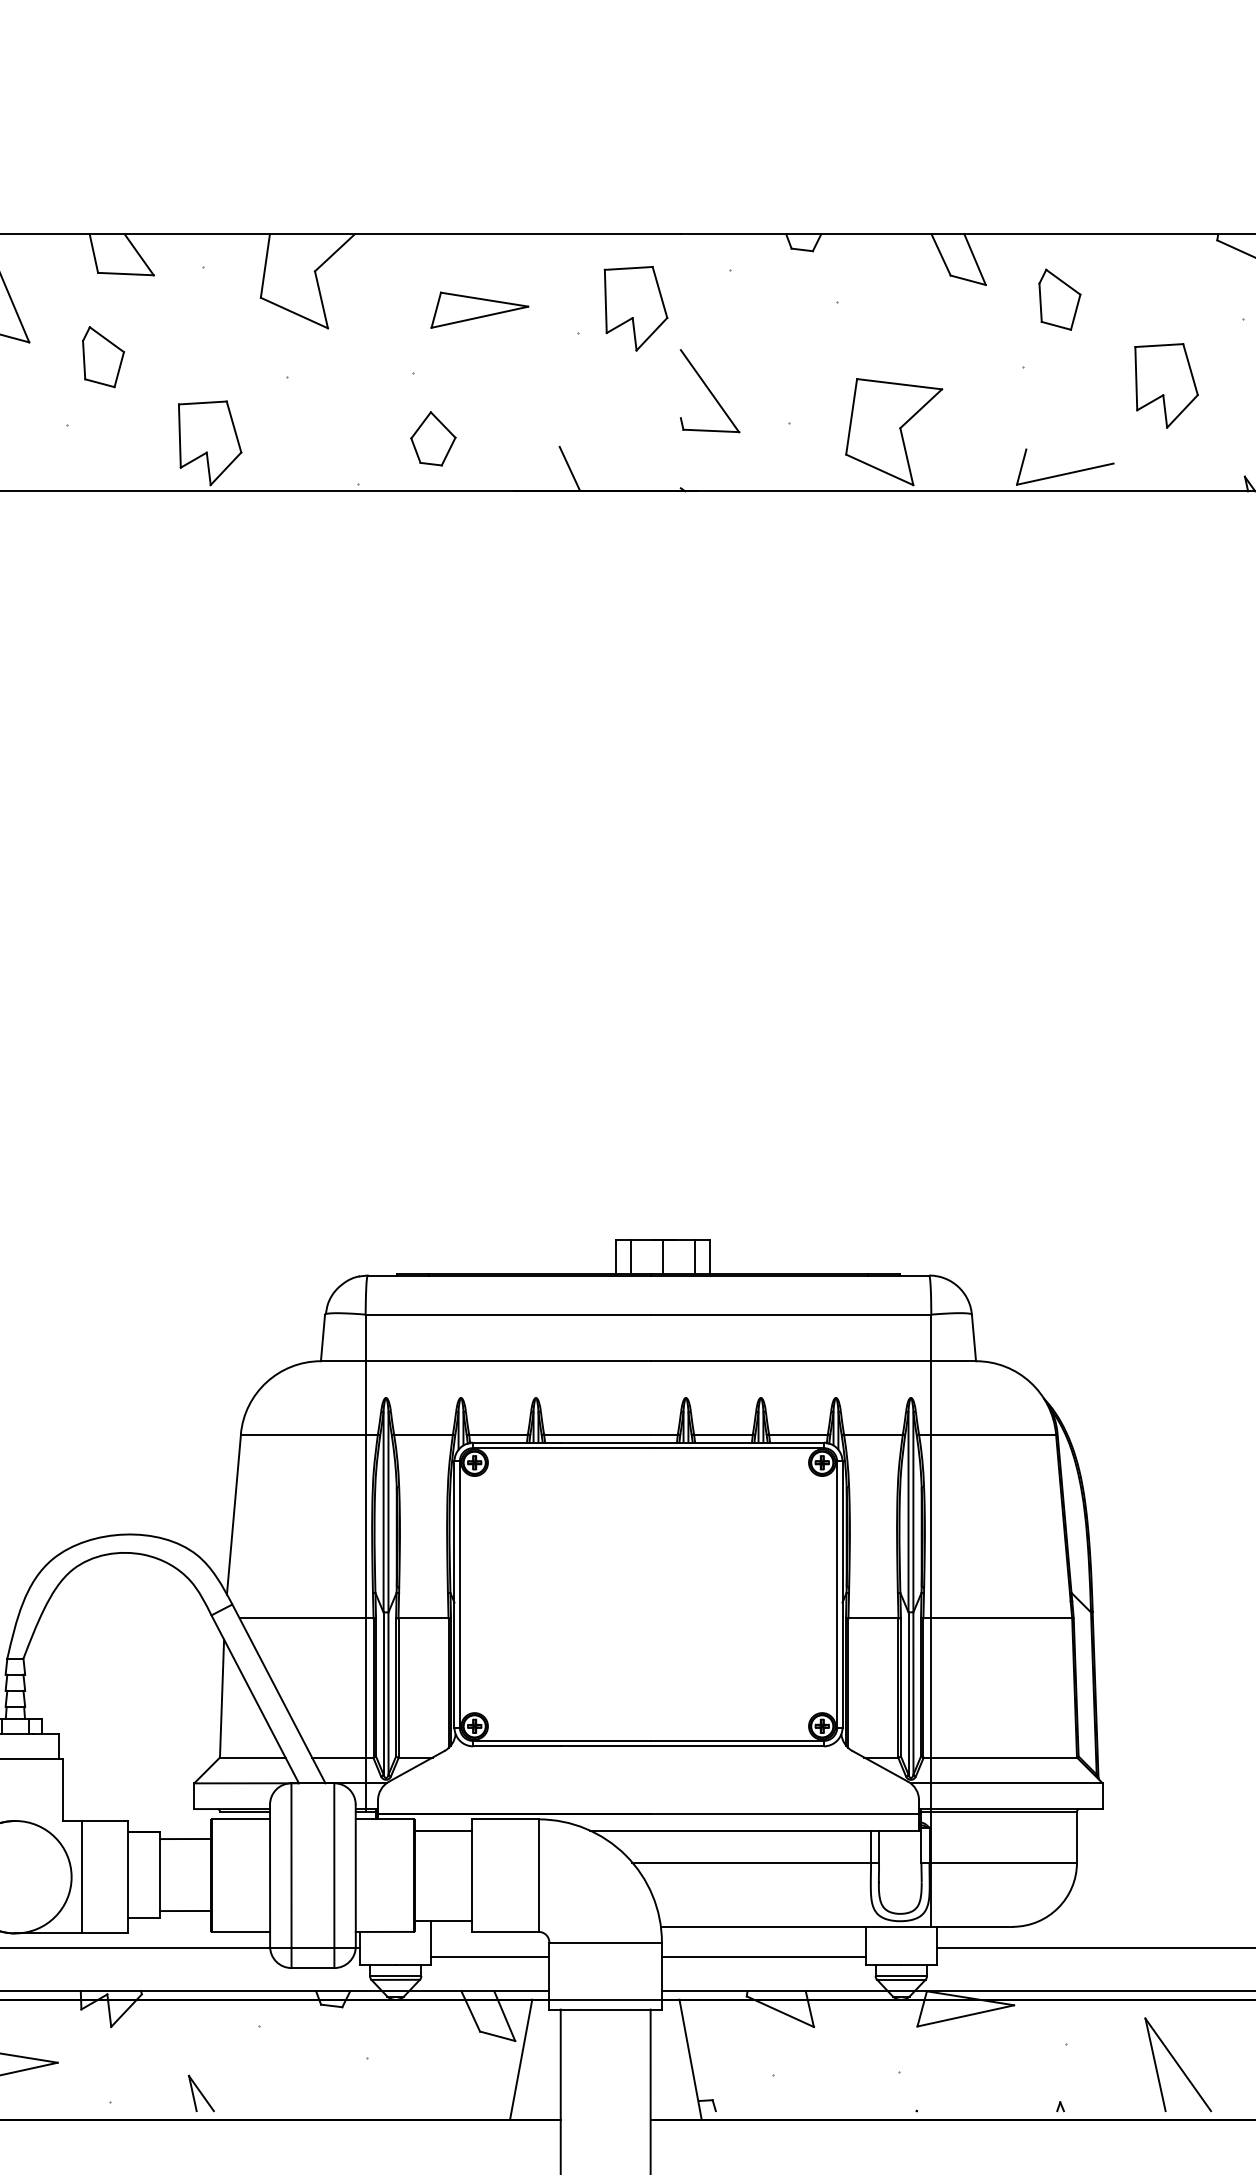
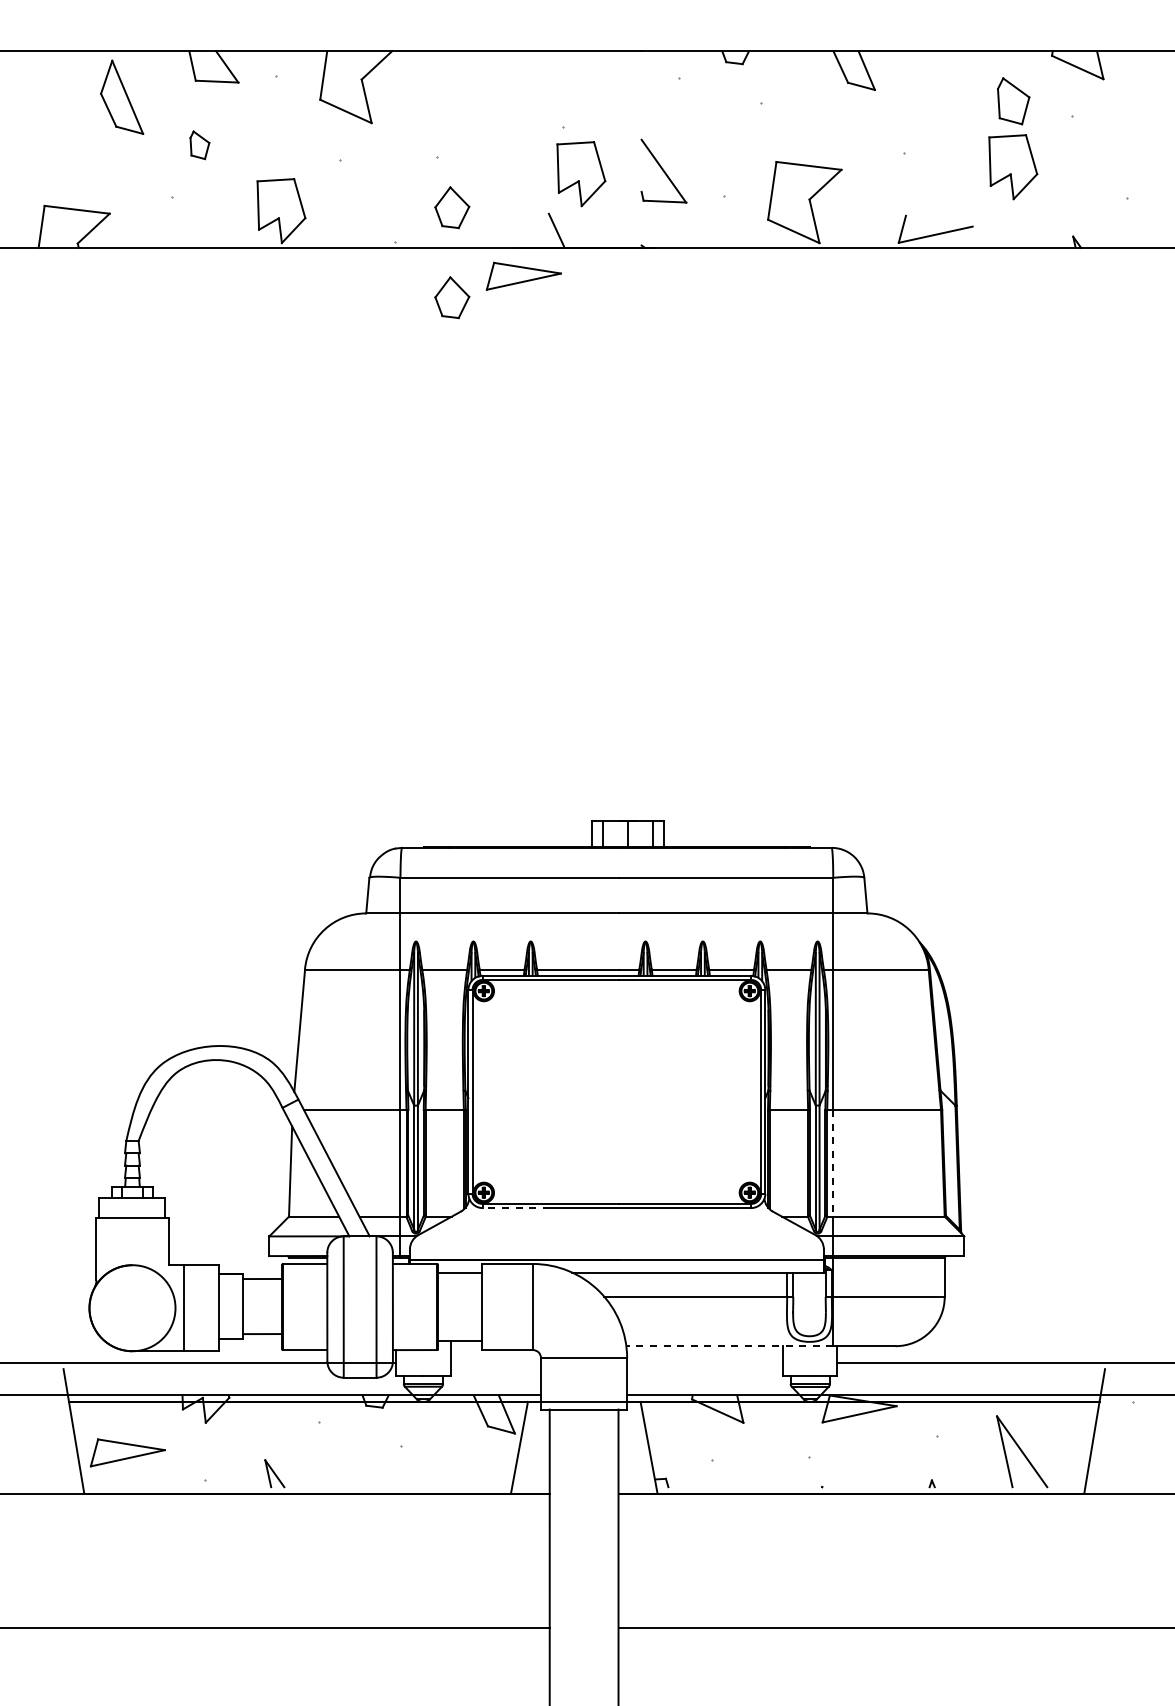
part: (1059, 300) -> (1013, 101), moved
part: (479, 309) -> (523, 275), moved
part: (636, 309) -> (581, 174), moved
part: (102, 357) -> (199, 145), size x0.6
part: (433, 556) -> (452, 297), added
line: (931, 1688) -> (833, 1163), solid -> dashed
line: (516, 1746) -> (515, 1208), solid -> dashed
line: (795, 1927) -> (729, 1346), solid -> dashed
line: (489, 1957) -> (495, 1369), removed
line: (764, 1957) -> (705, 1369), removed

